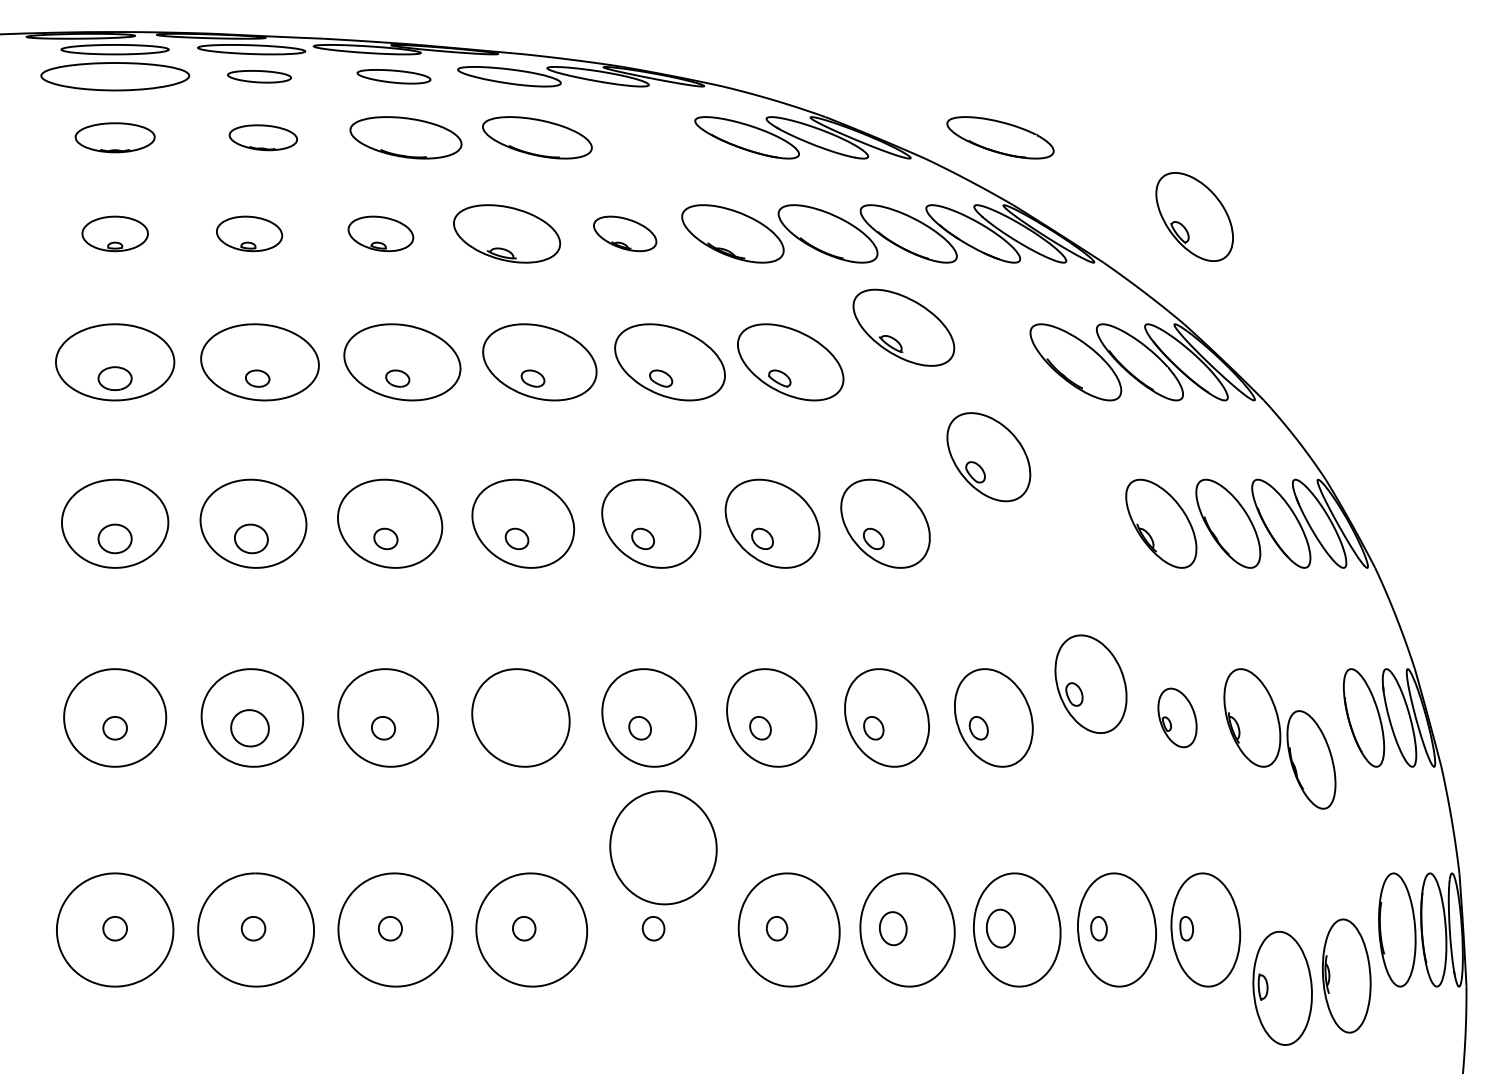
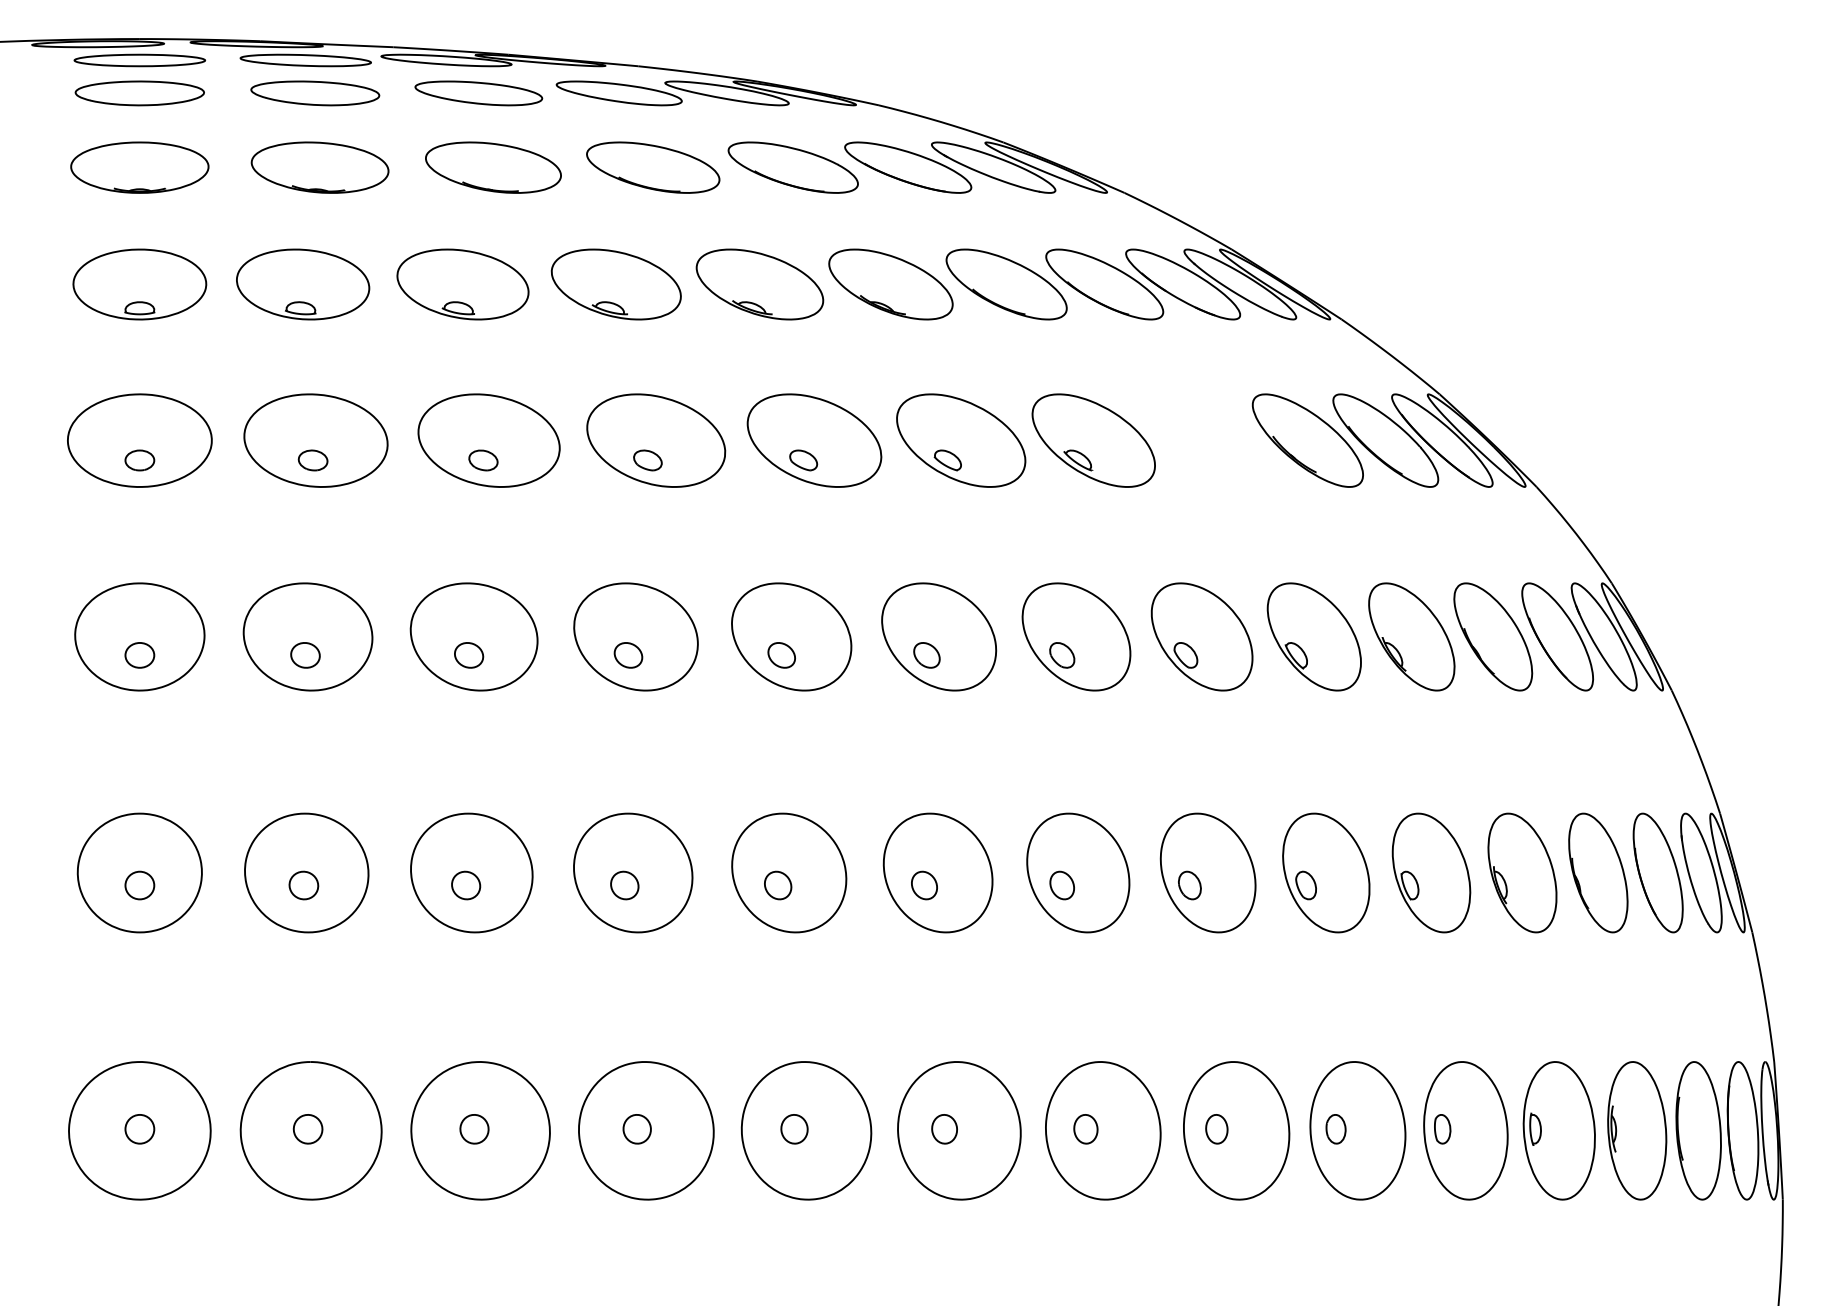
part: (114, 76) -> (139, 93), size x0.71
part: (259, 76) -> (315, 93), size x1.67
part: (393, 76) -> (478, 93), size x1.43
part: (114, 137) -> (139, 167), size x1.43
part: (262, 137) -> (319, 167), size x1.67
part: (999, 137) -> (792, 167), moved
part: (1193, 216) -> (1313, 636), moved
part: (114, 233) -> (139, 284), size x1.67
part: (249, 233) -> (303, 284), size x1.67
part: (380, 233) -> (462, 284), size x1.67
part: (624, 233) -> (759, 284), size x1.67
part: (903, 327) -> (1093, 440), moved
part: (114, 378) -> (139, 460), size x0.71
part: (988, 456) -> (1201, 636), moved
part: (114, 539) -> (139, 655), size x0.71
part: (251, 539) -> (305, 655), size x0.71
part: (1091, 683) -> (1326, 872), moved
part: (1177, 717) -> (1431, 872), size x1.67
part: (249, 728) -> (303, 885), size x0.62
part: (513, 728) -> (624, 885), added
part: (1311, 759) -> (1598, 872), moved
part: (663, 847) -> (806, 1130), moved
part: (892, 928) -> (1085, 1129), size x0.71
part: (1000, 928) -> (1216, 1129), size x0.62
part: (1346, 975) -> (1637, 1130), moved
part: (1281, 988) -> (1558, 1130), moved

